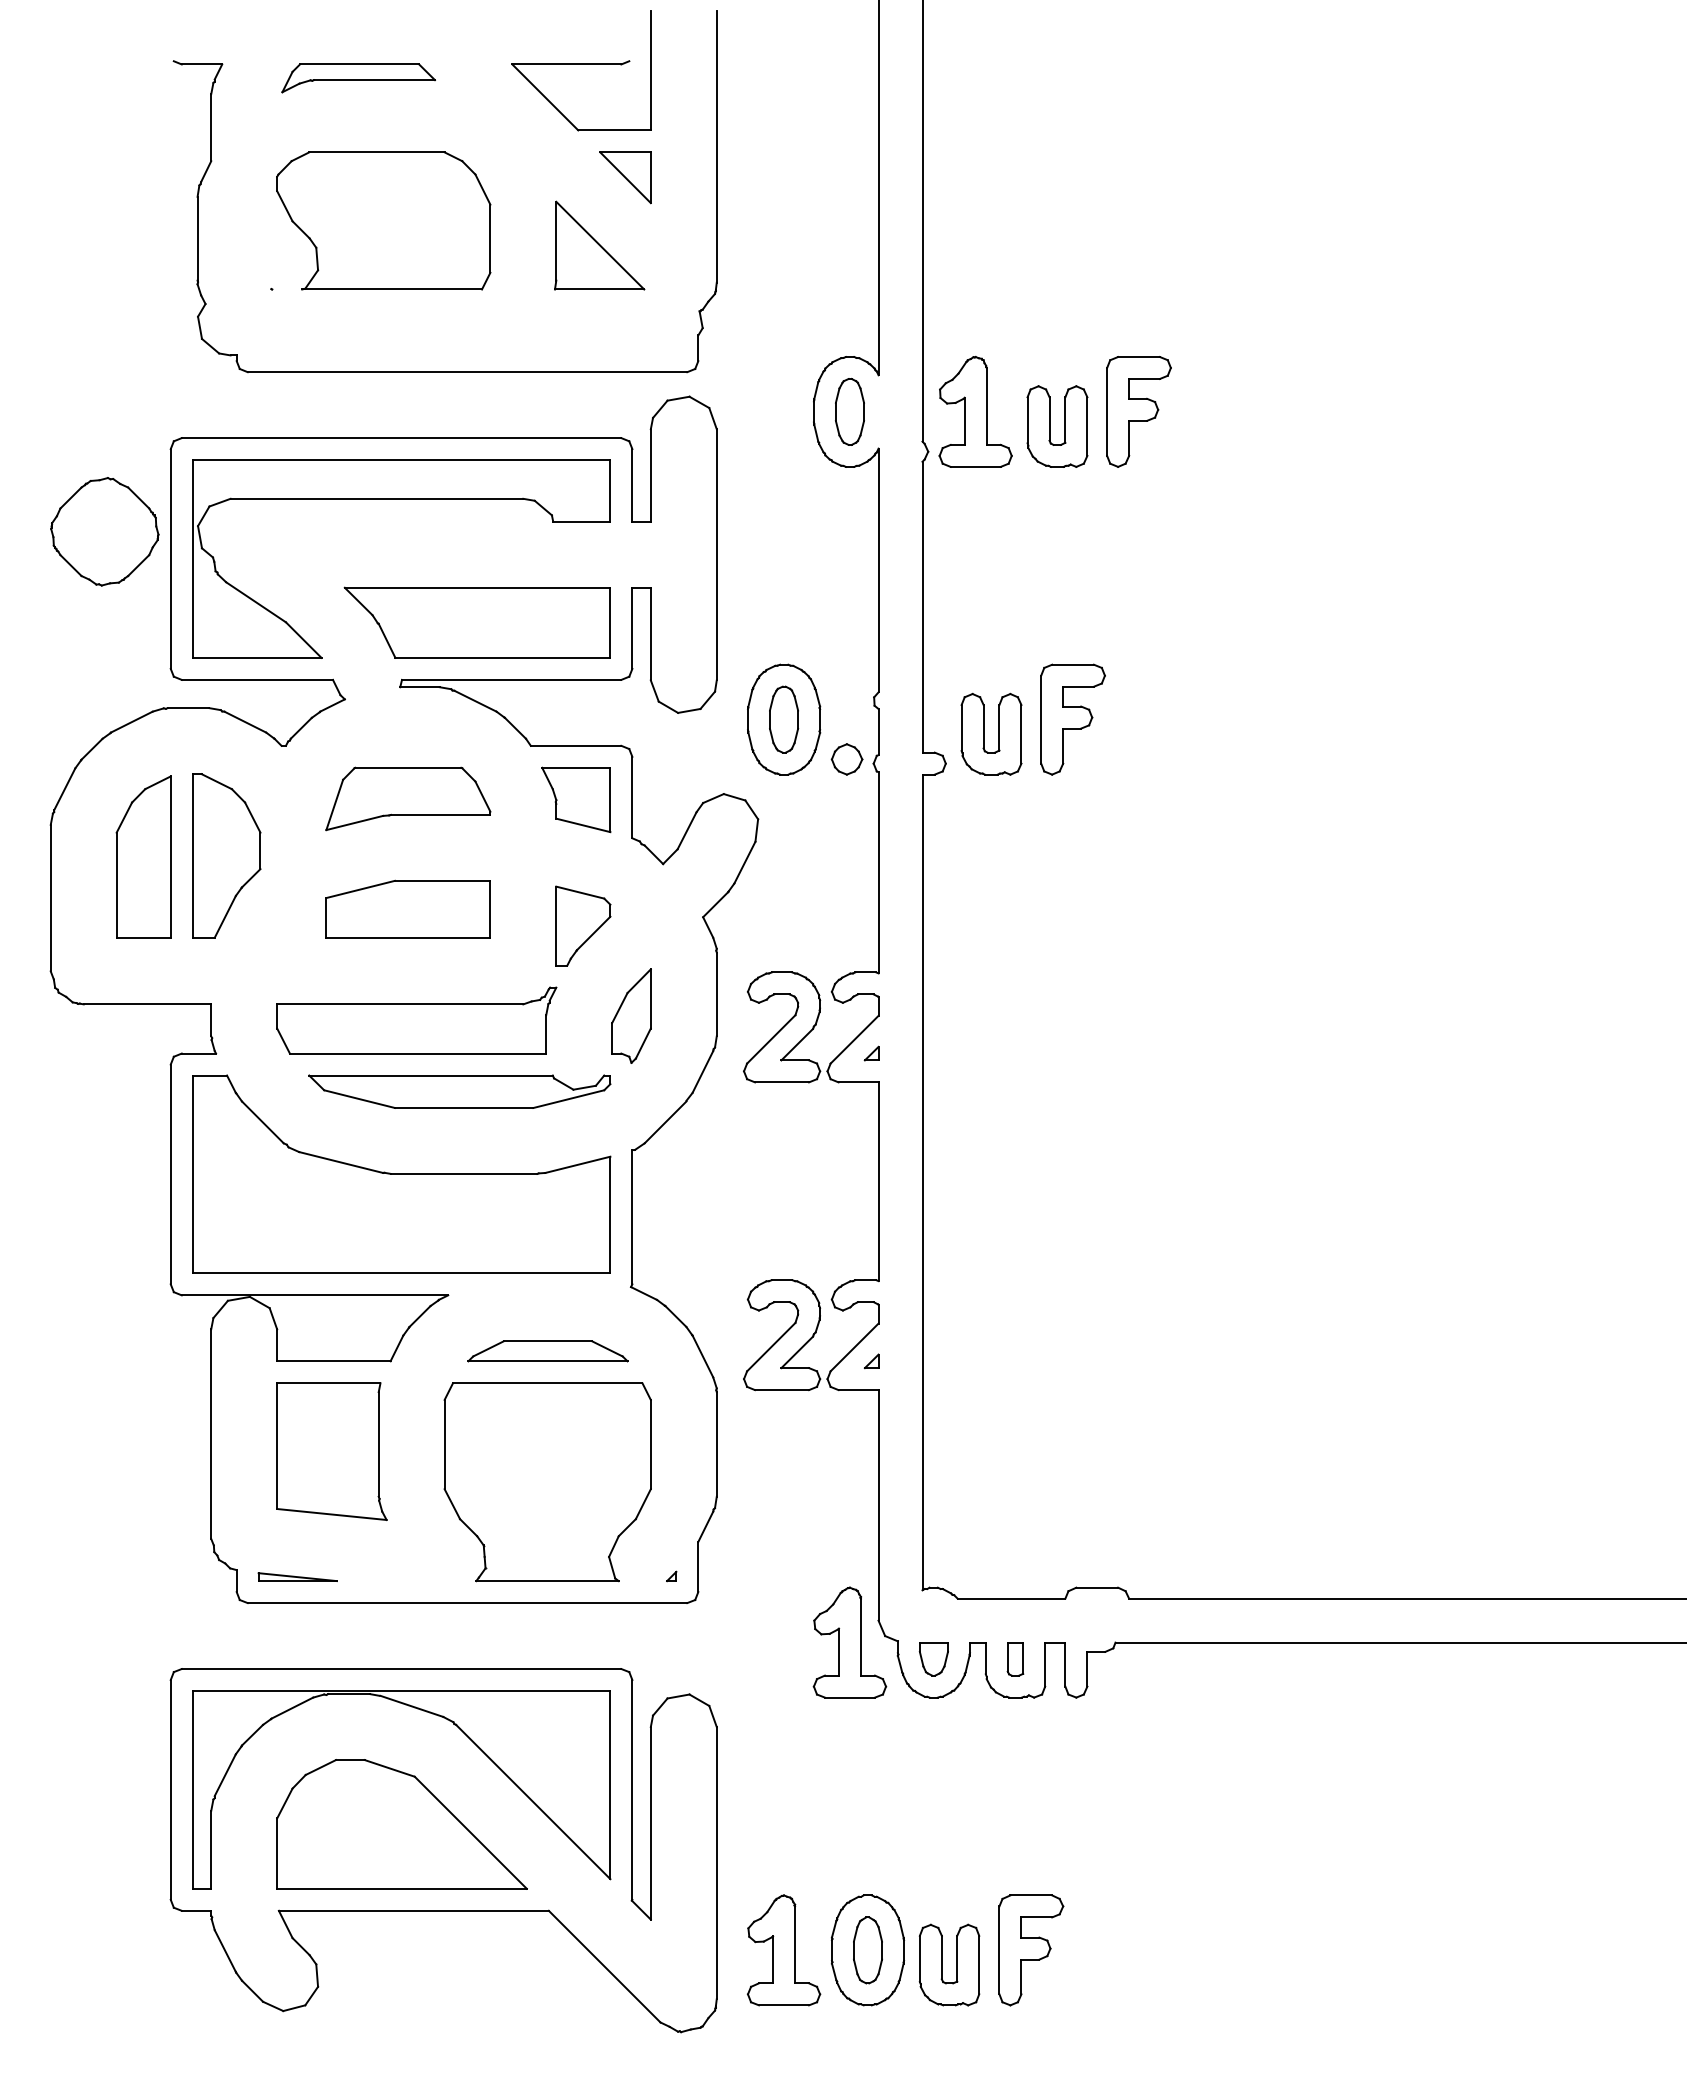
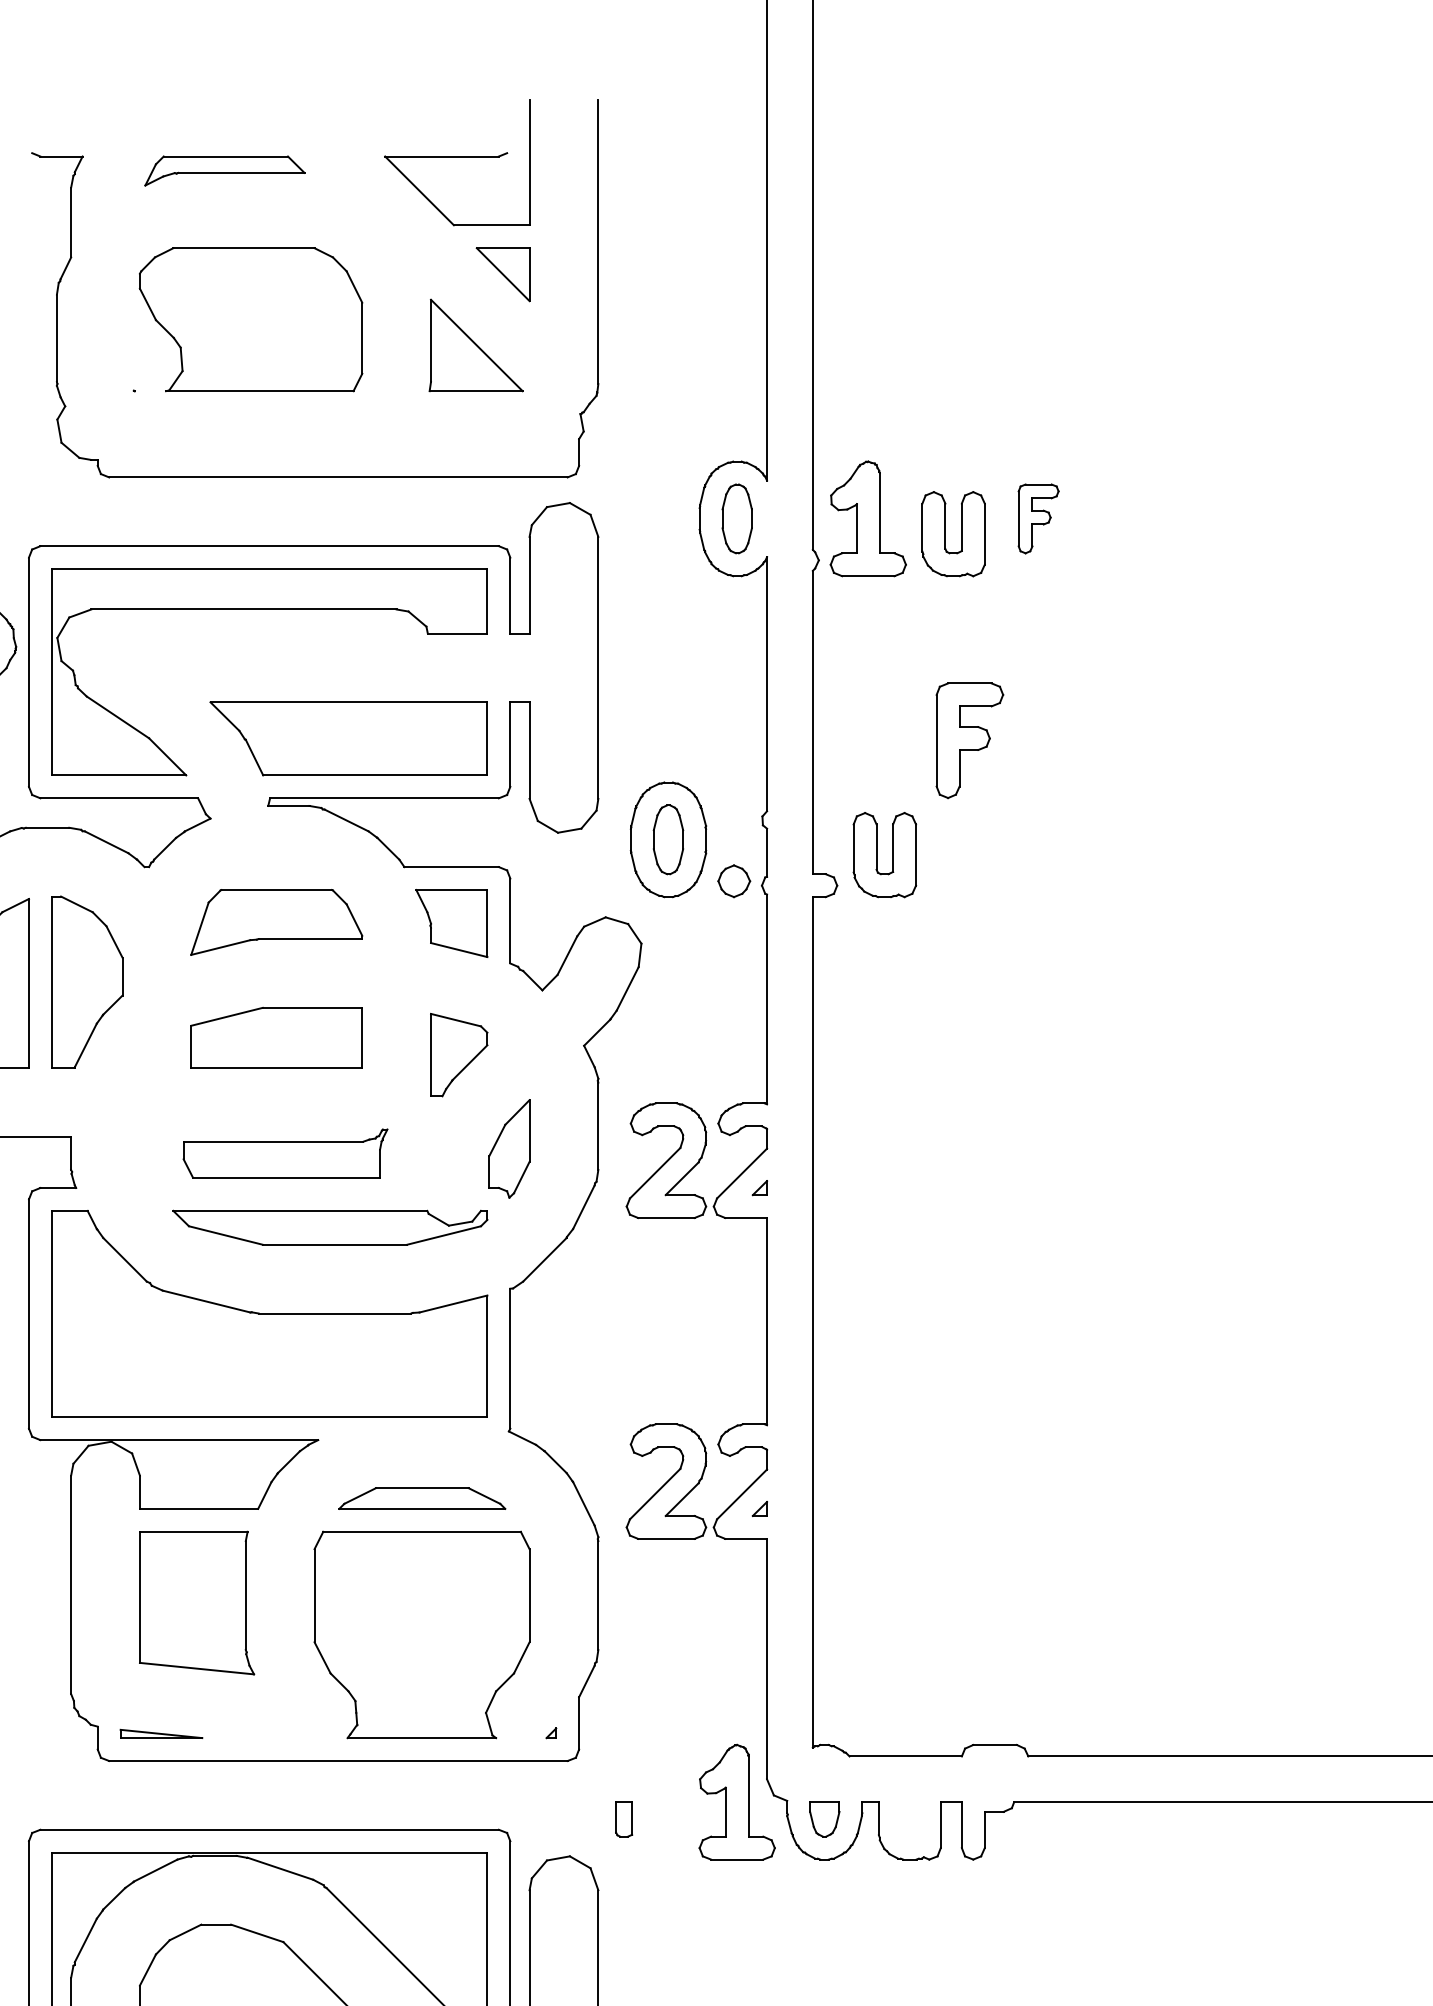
part: (1138, 411) -> (1038, 518), size x0.6
part: (1072, 719) -> (969, 740), moved
part: (416, 1020) -> (285, 1153), size x0.7
part: (1015, 1659) -> (624, 1819), moved

